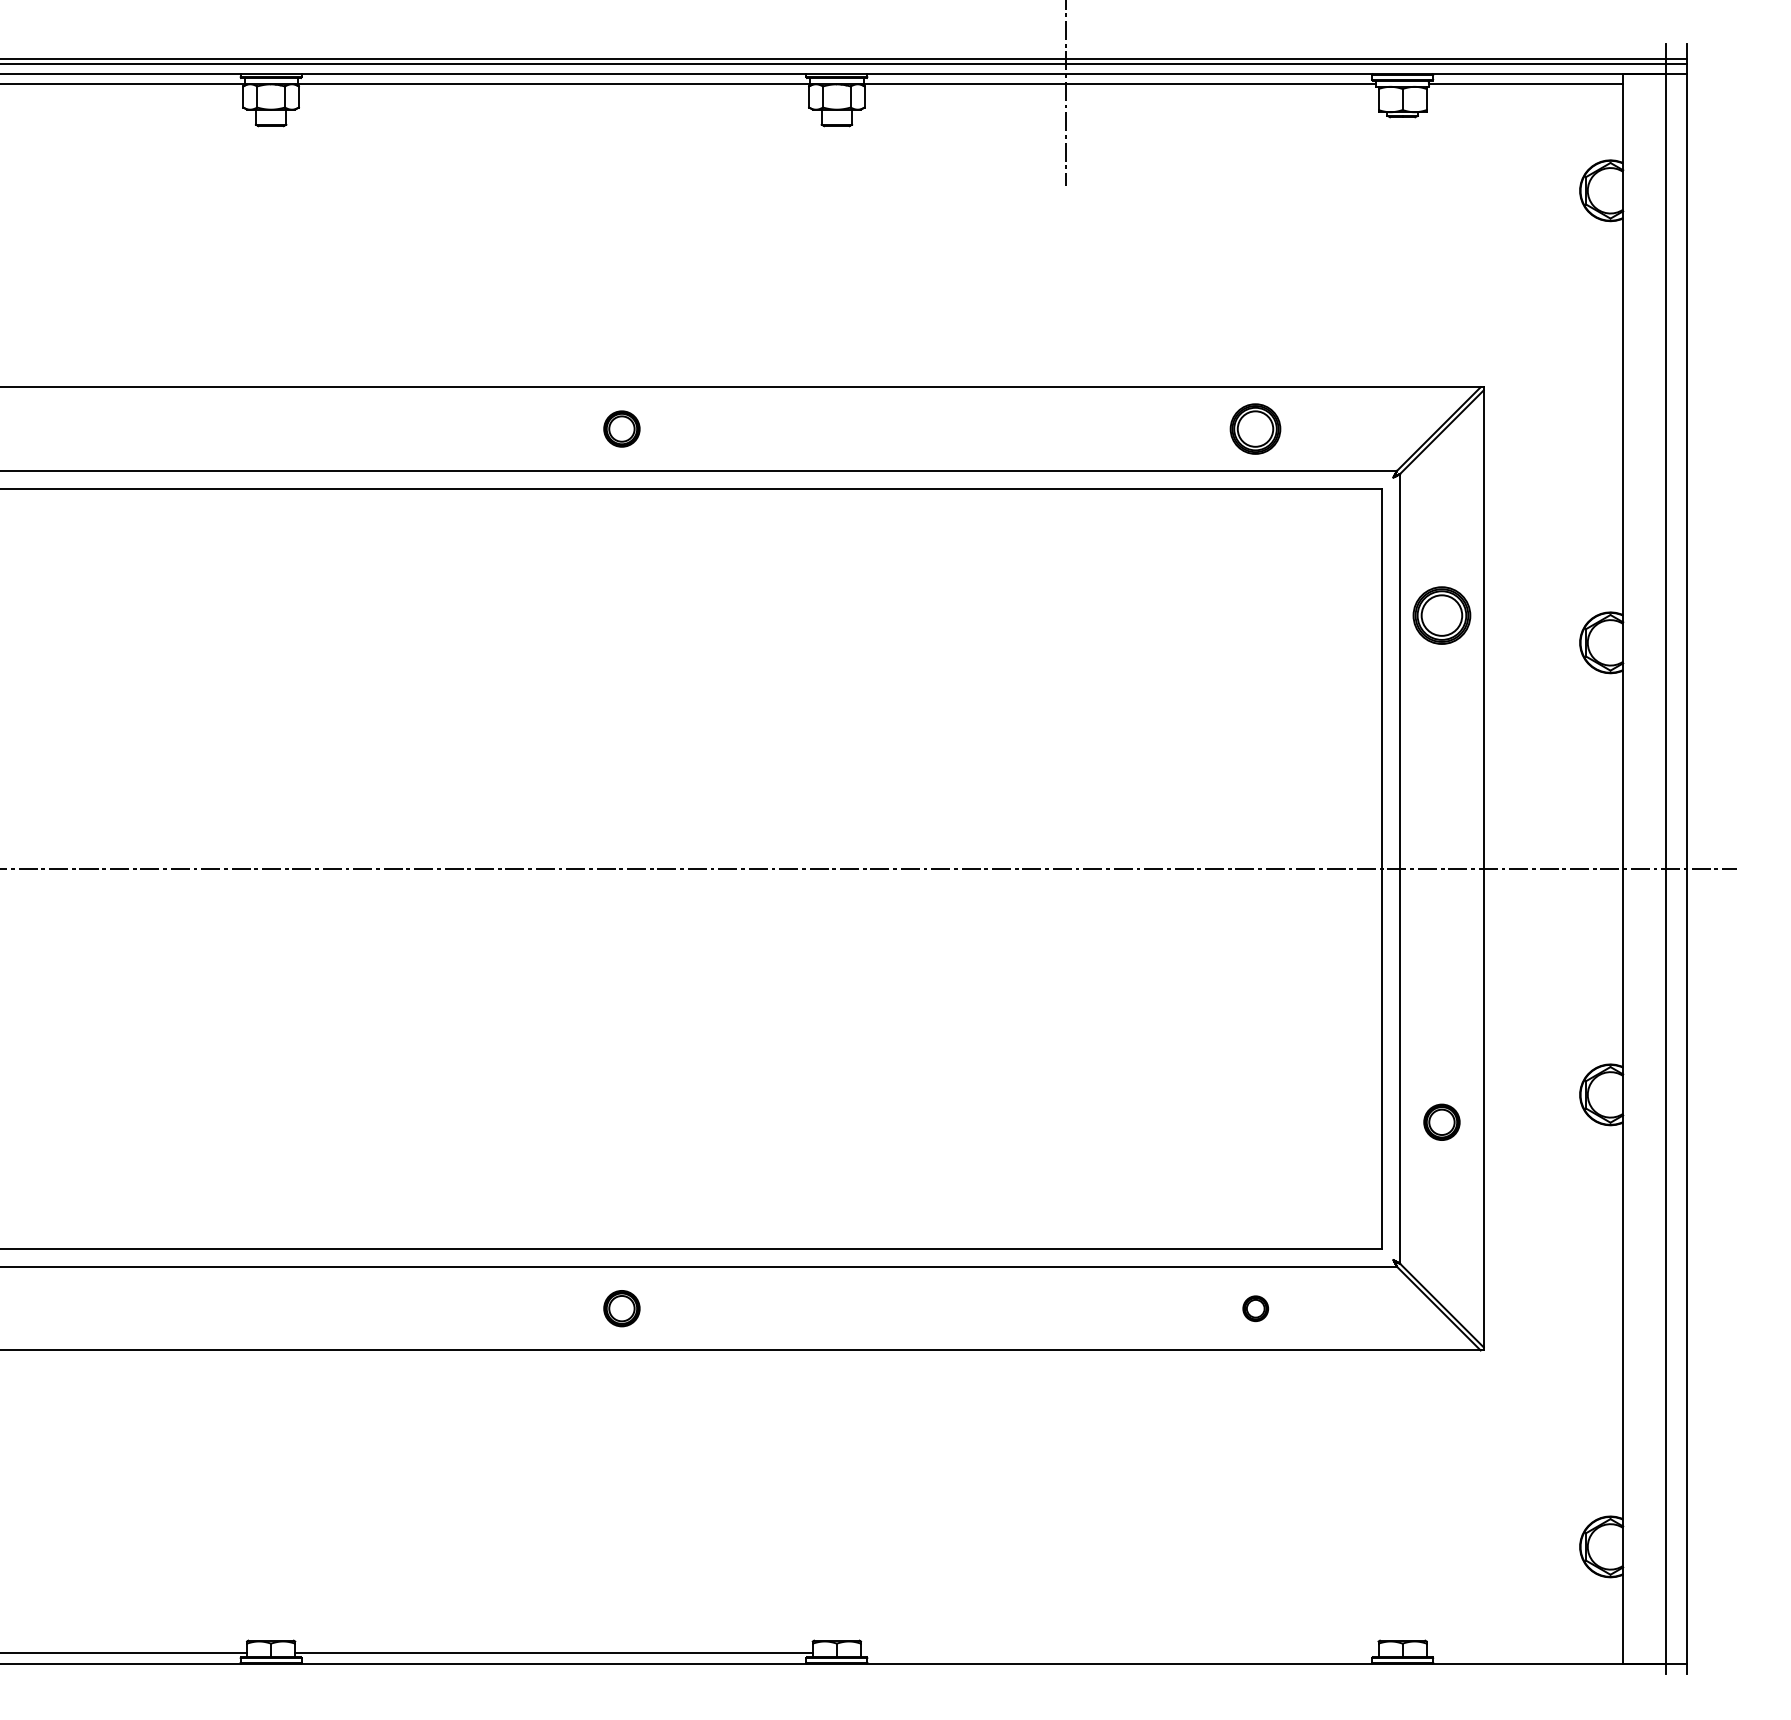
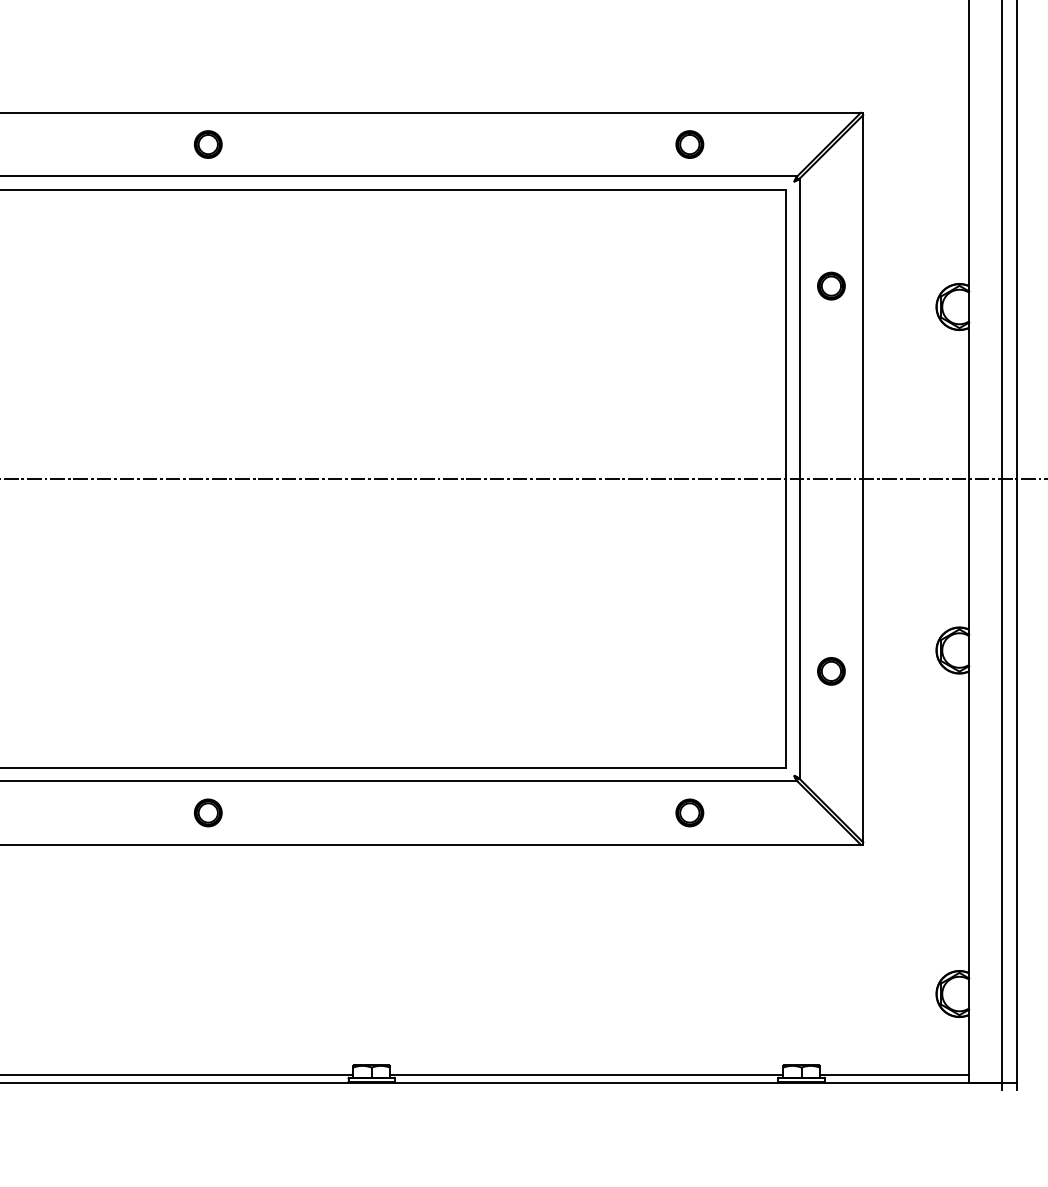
part: (1255, 428) -> (689, 144), size x0.71
part: (1441, 614) -> (831, 285), size x0.62
part: (1255, 1308) -> (689, 812), size x1.43
line: (1119, 1653) -> (586, 1075), added
line: (1524, 1653) -> (894, 1075), added

